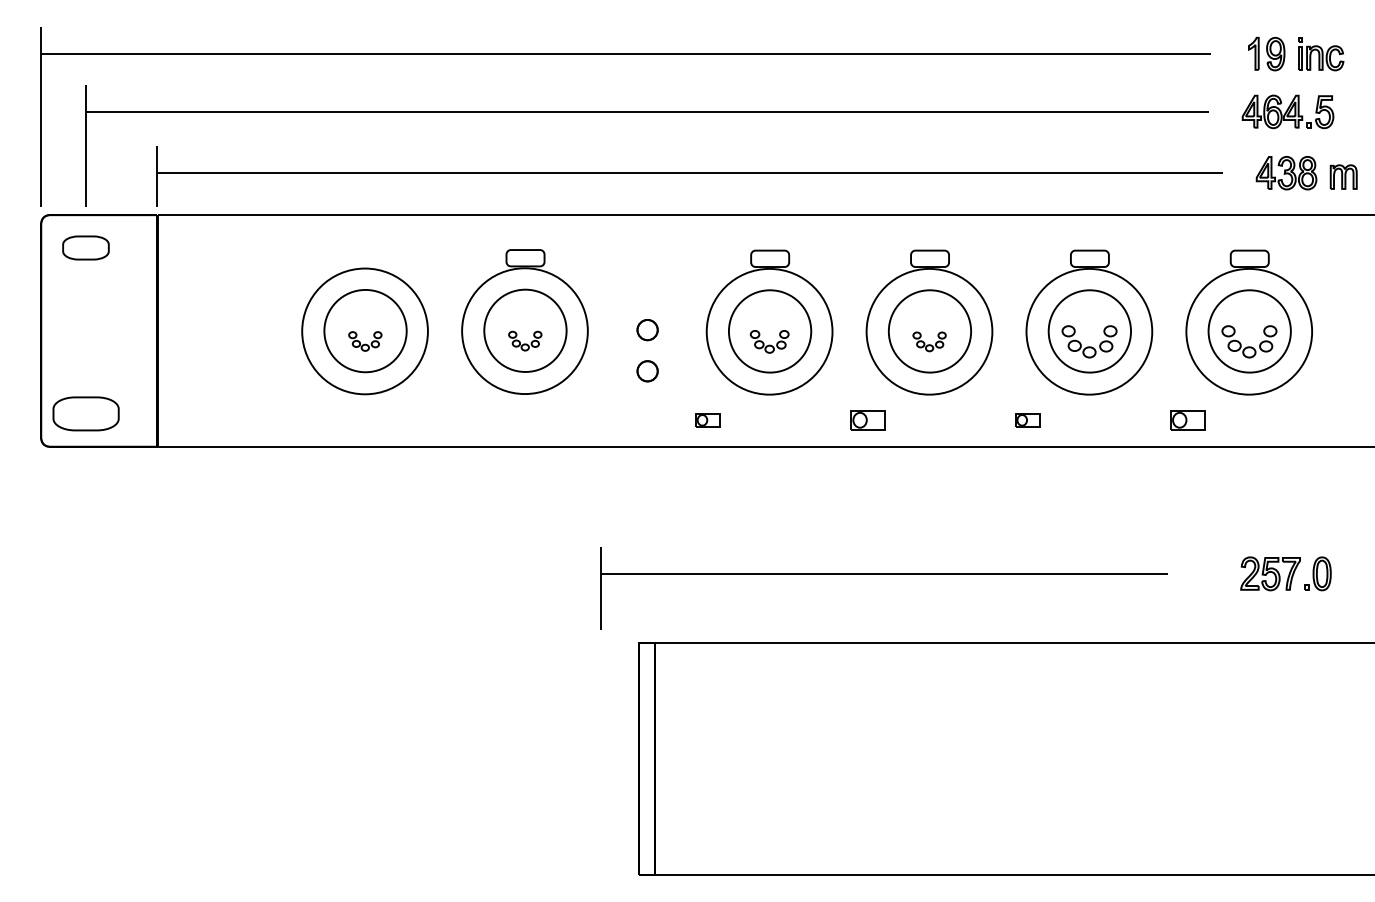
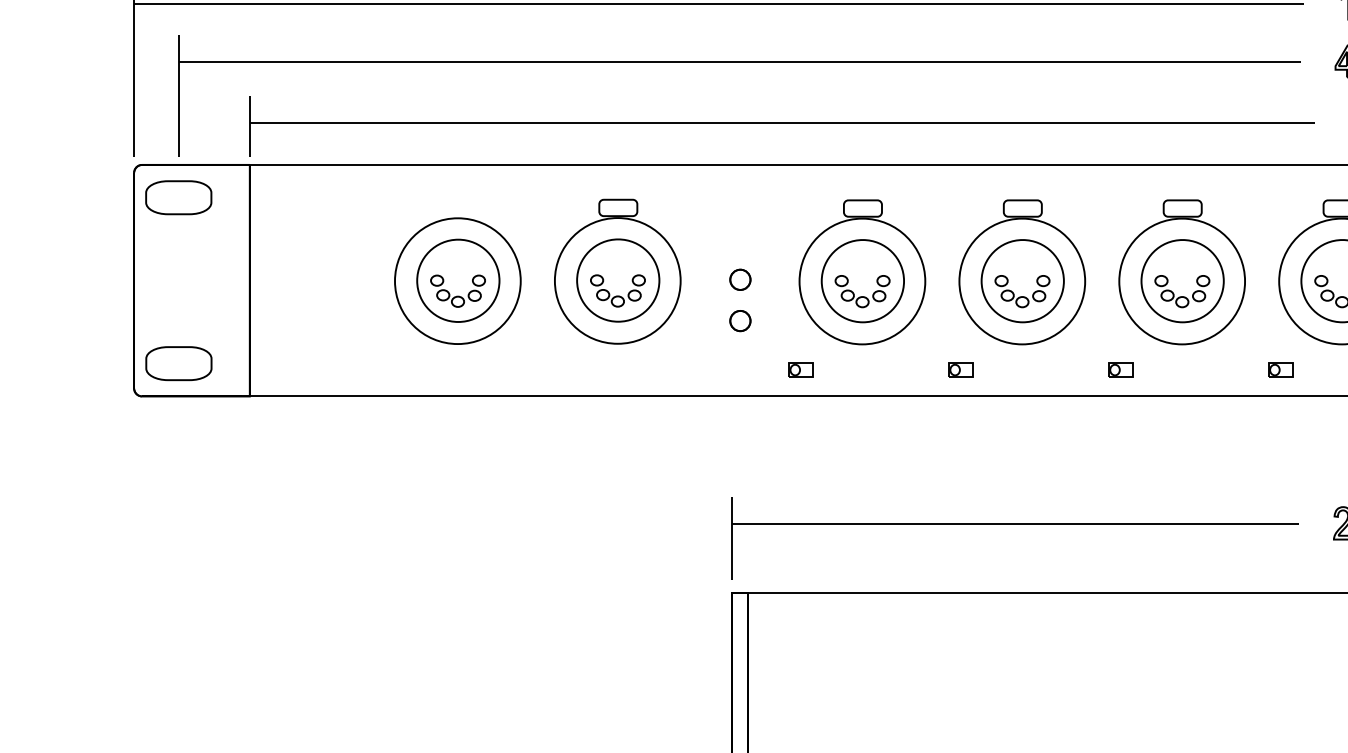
part: (85, 247) -> (178, 197), size x1.43
part: (525, 340) -> (618, 290), size x1.67
part: (365, 341) -> (458, 291), size x1.67
part: (769, 341) -> (862, 291), size x1.43
part: (929, 341) -> (1022, 291), size x1.67
part: (867, 420) -> (960, 370), size x0.71
part: (1187, 420) -> (1280, 370), size x0.71
part: (883, 574) -> (1014, 524), moved

